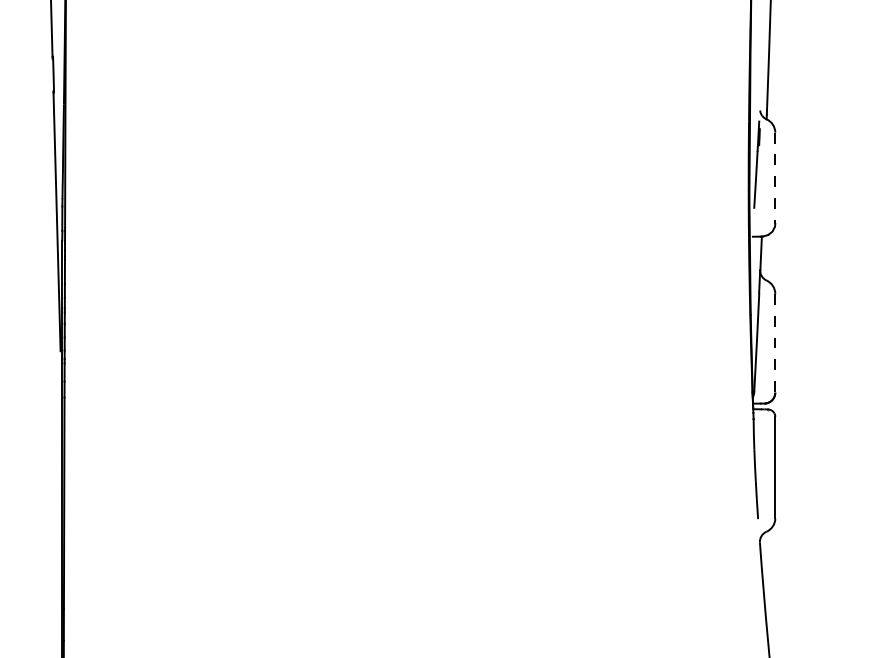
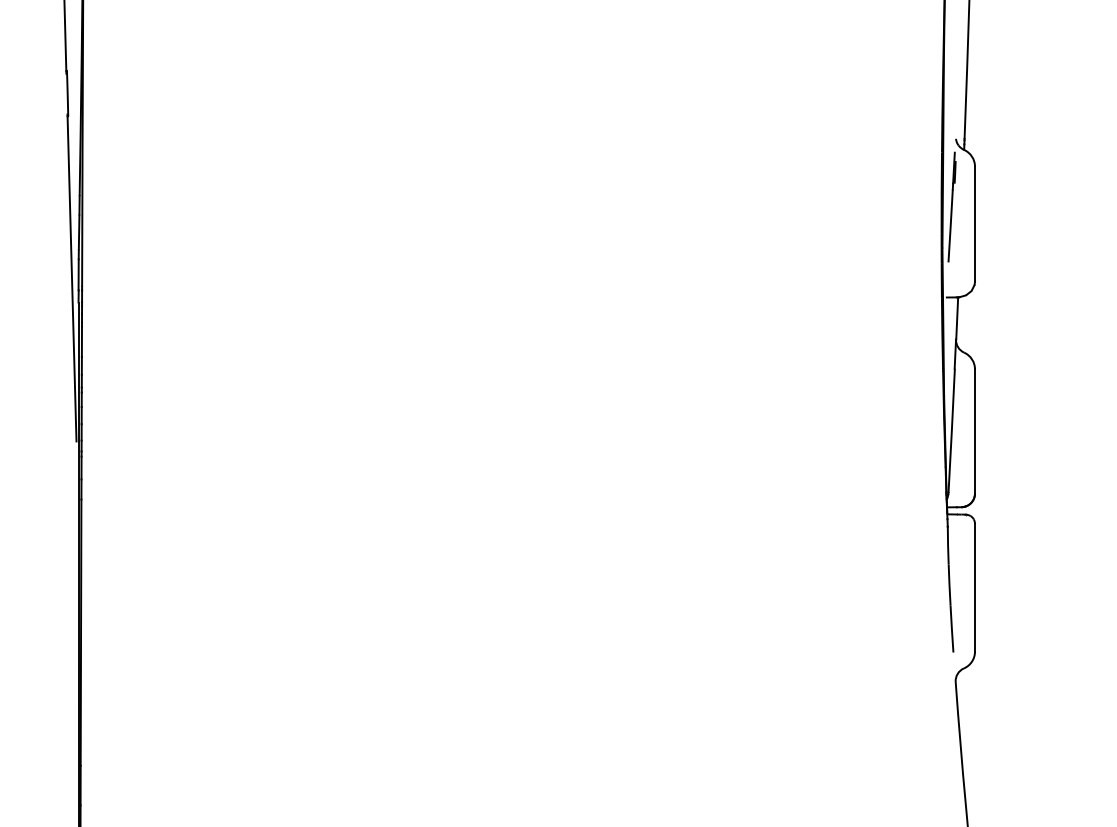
line: (775, 178) -> (975, 224), dashed -> solid
line: (775, 343) -> (975, 431), dashed -> solid

